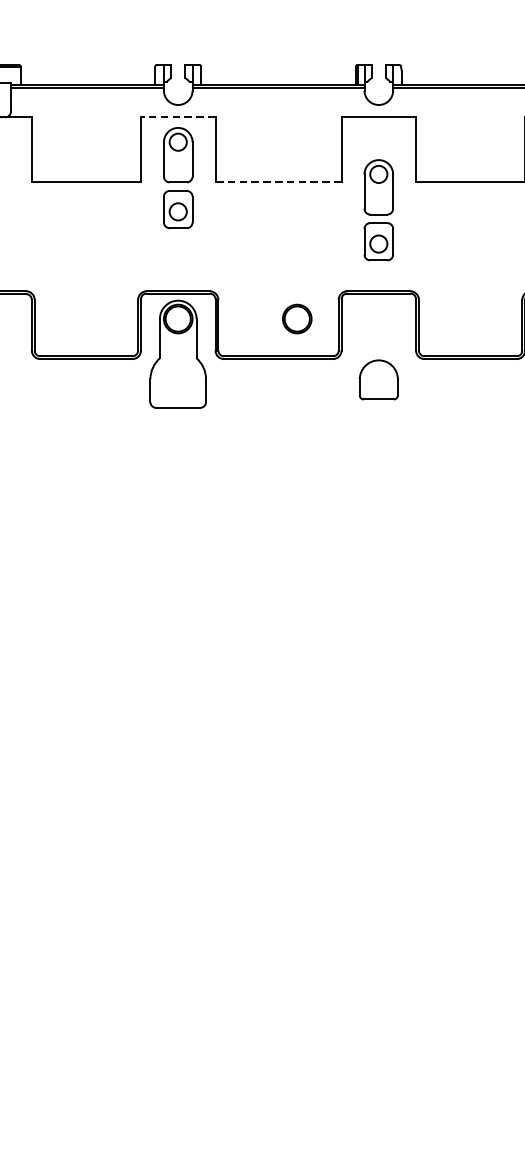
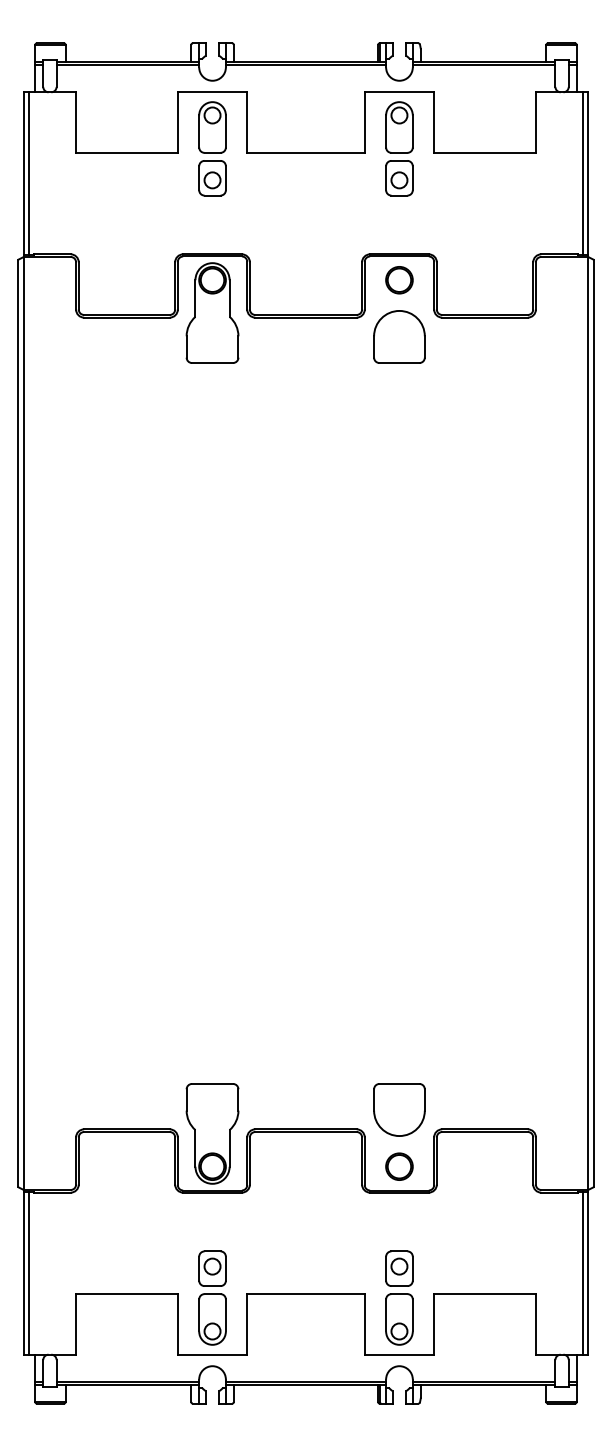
line: (178, 117) -> (212, 92), dashed -> solid
line: (279, 181) -> (306, 152), dashed -> solid
part: (378, 209) -> (399, 148), moved
part: (297, 319) -> (399, 280), moved
part: (378, 379) -> (399, 336), size x1.43

